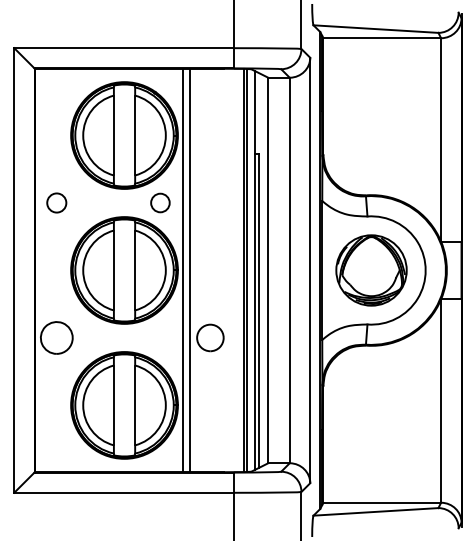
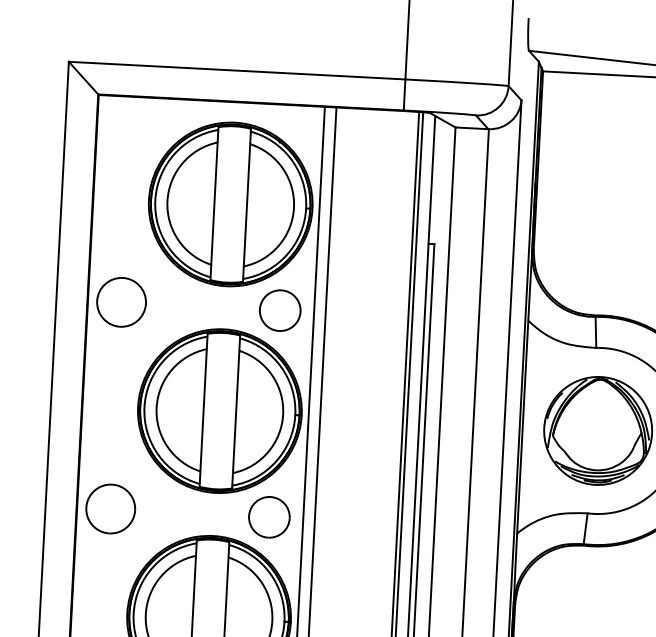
circle: (56, 202) -> (121, 301), size x1.67
circle: (160, 202) -> (280, 309), size x1.43
part: (210, 337) -> (269, 516), moved

